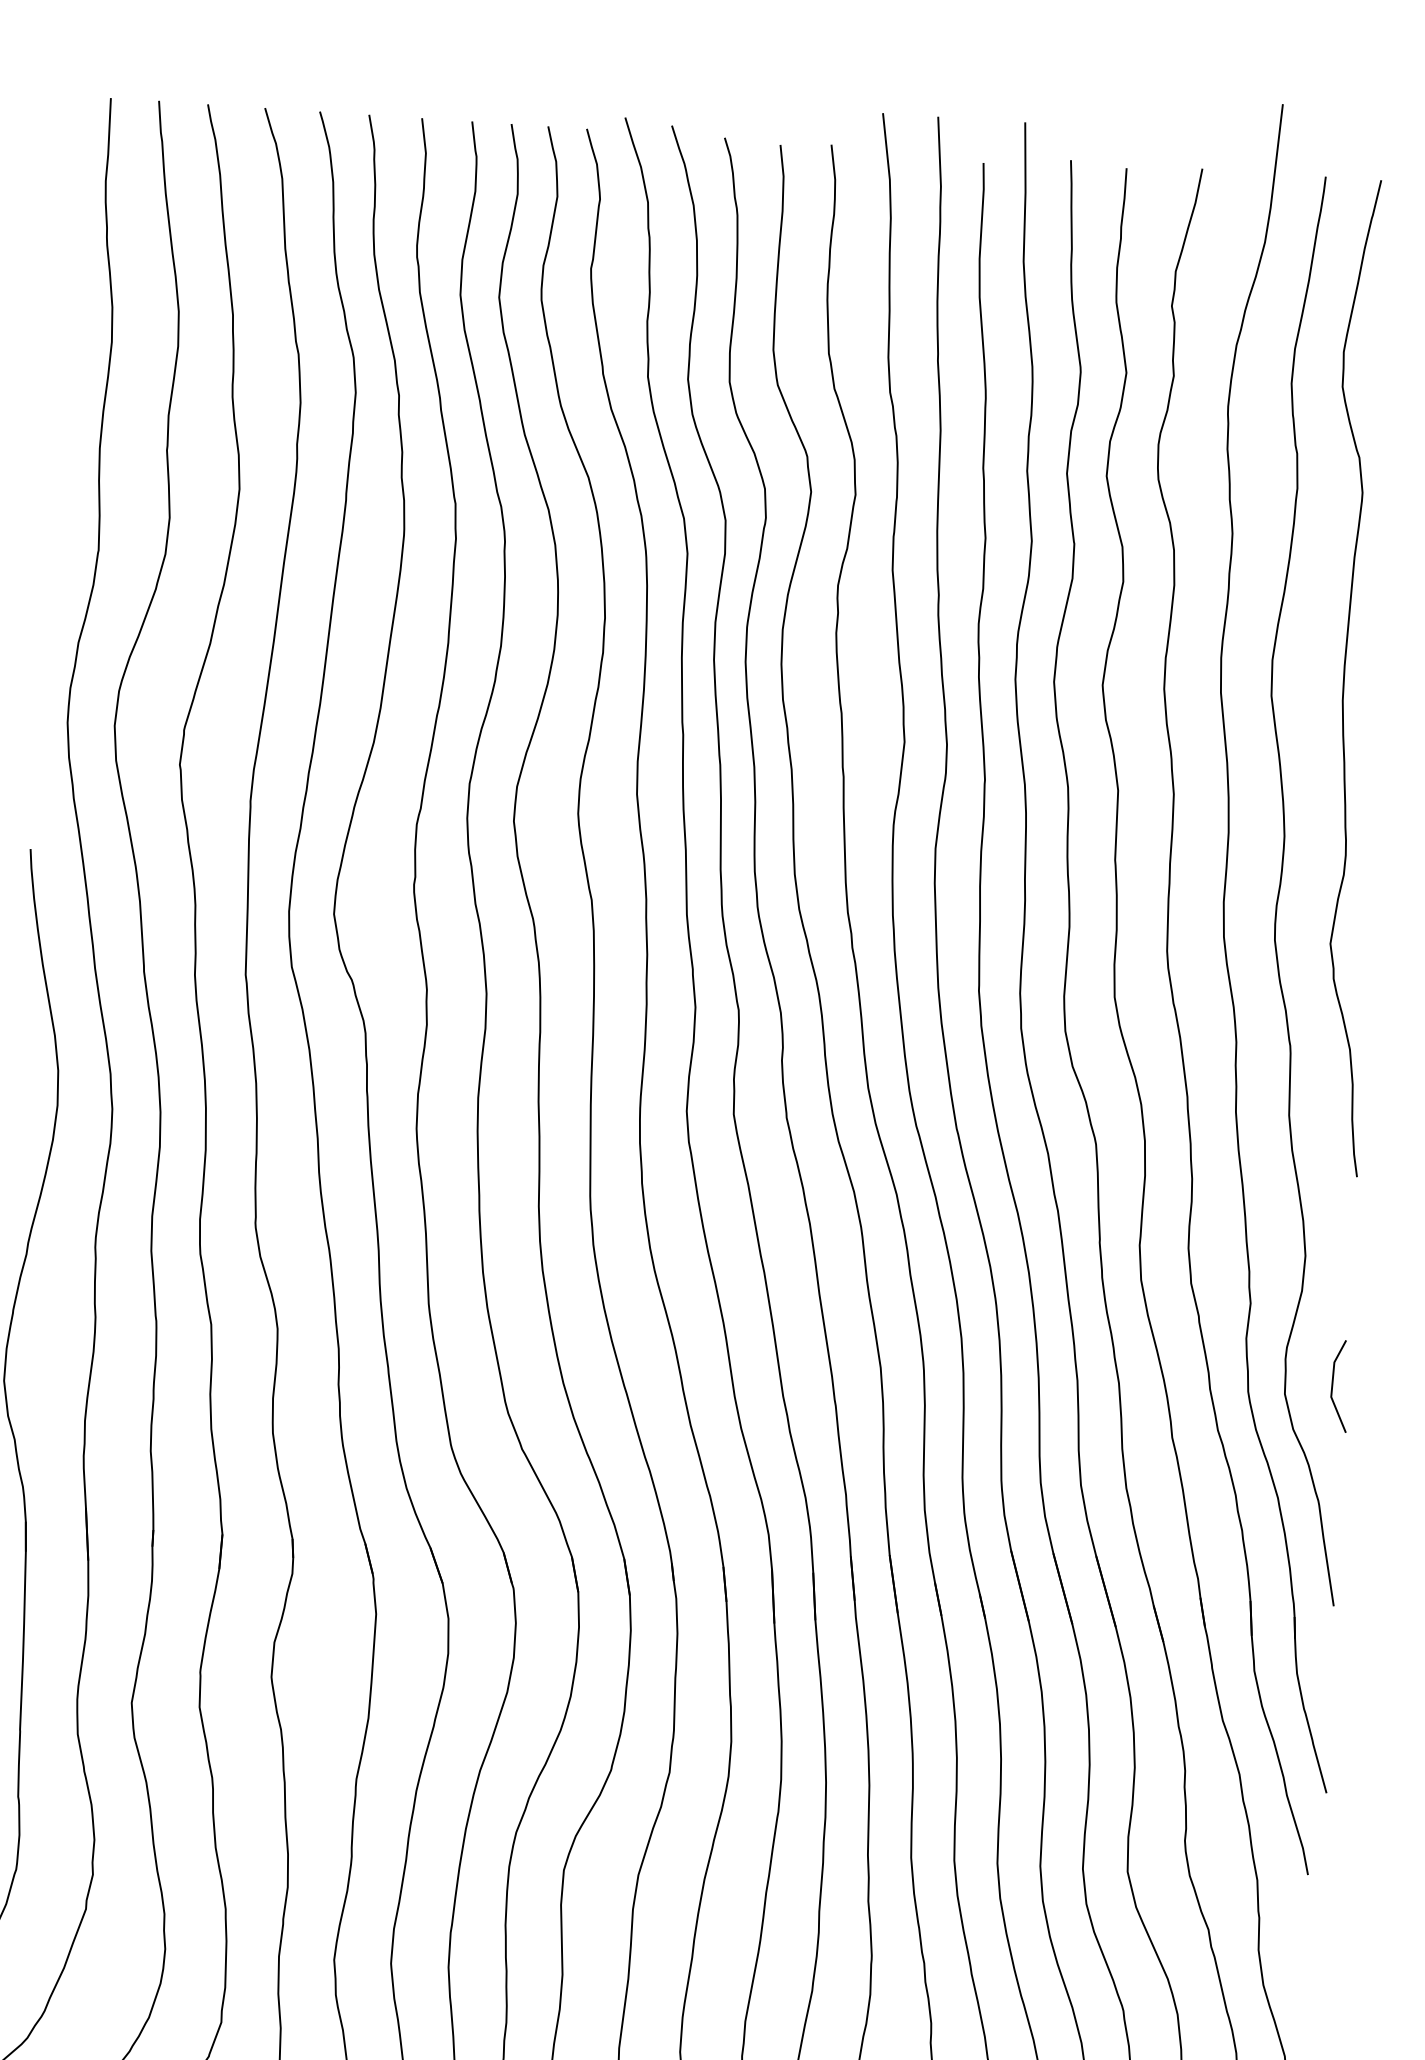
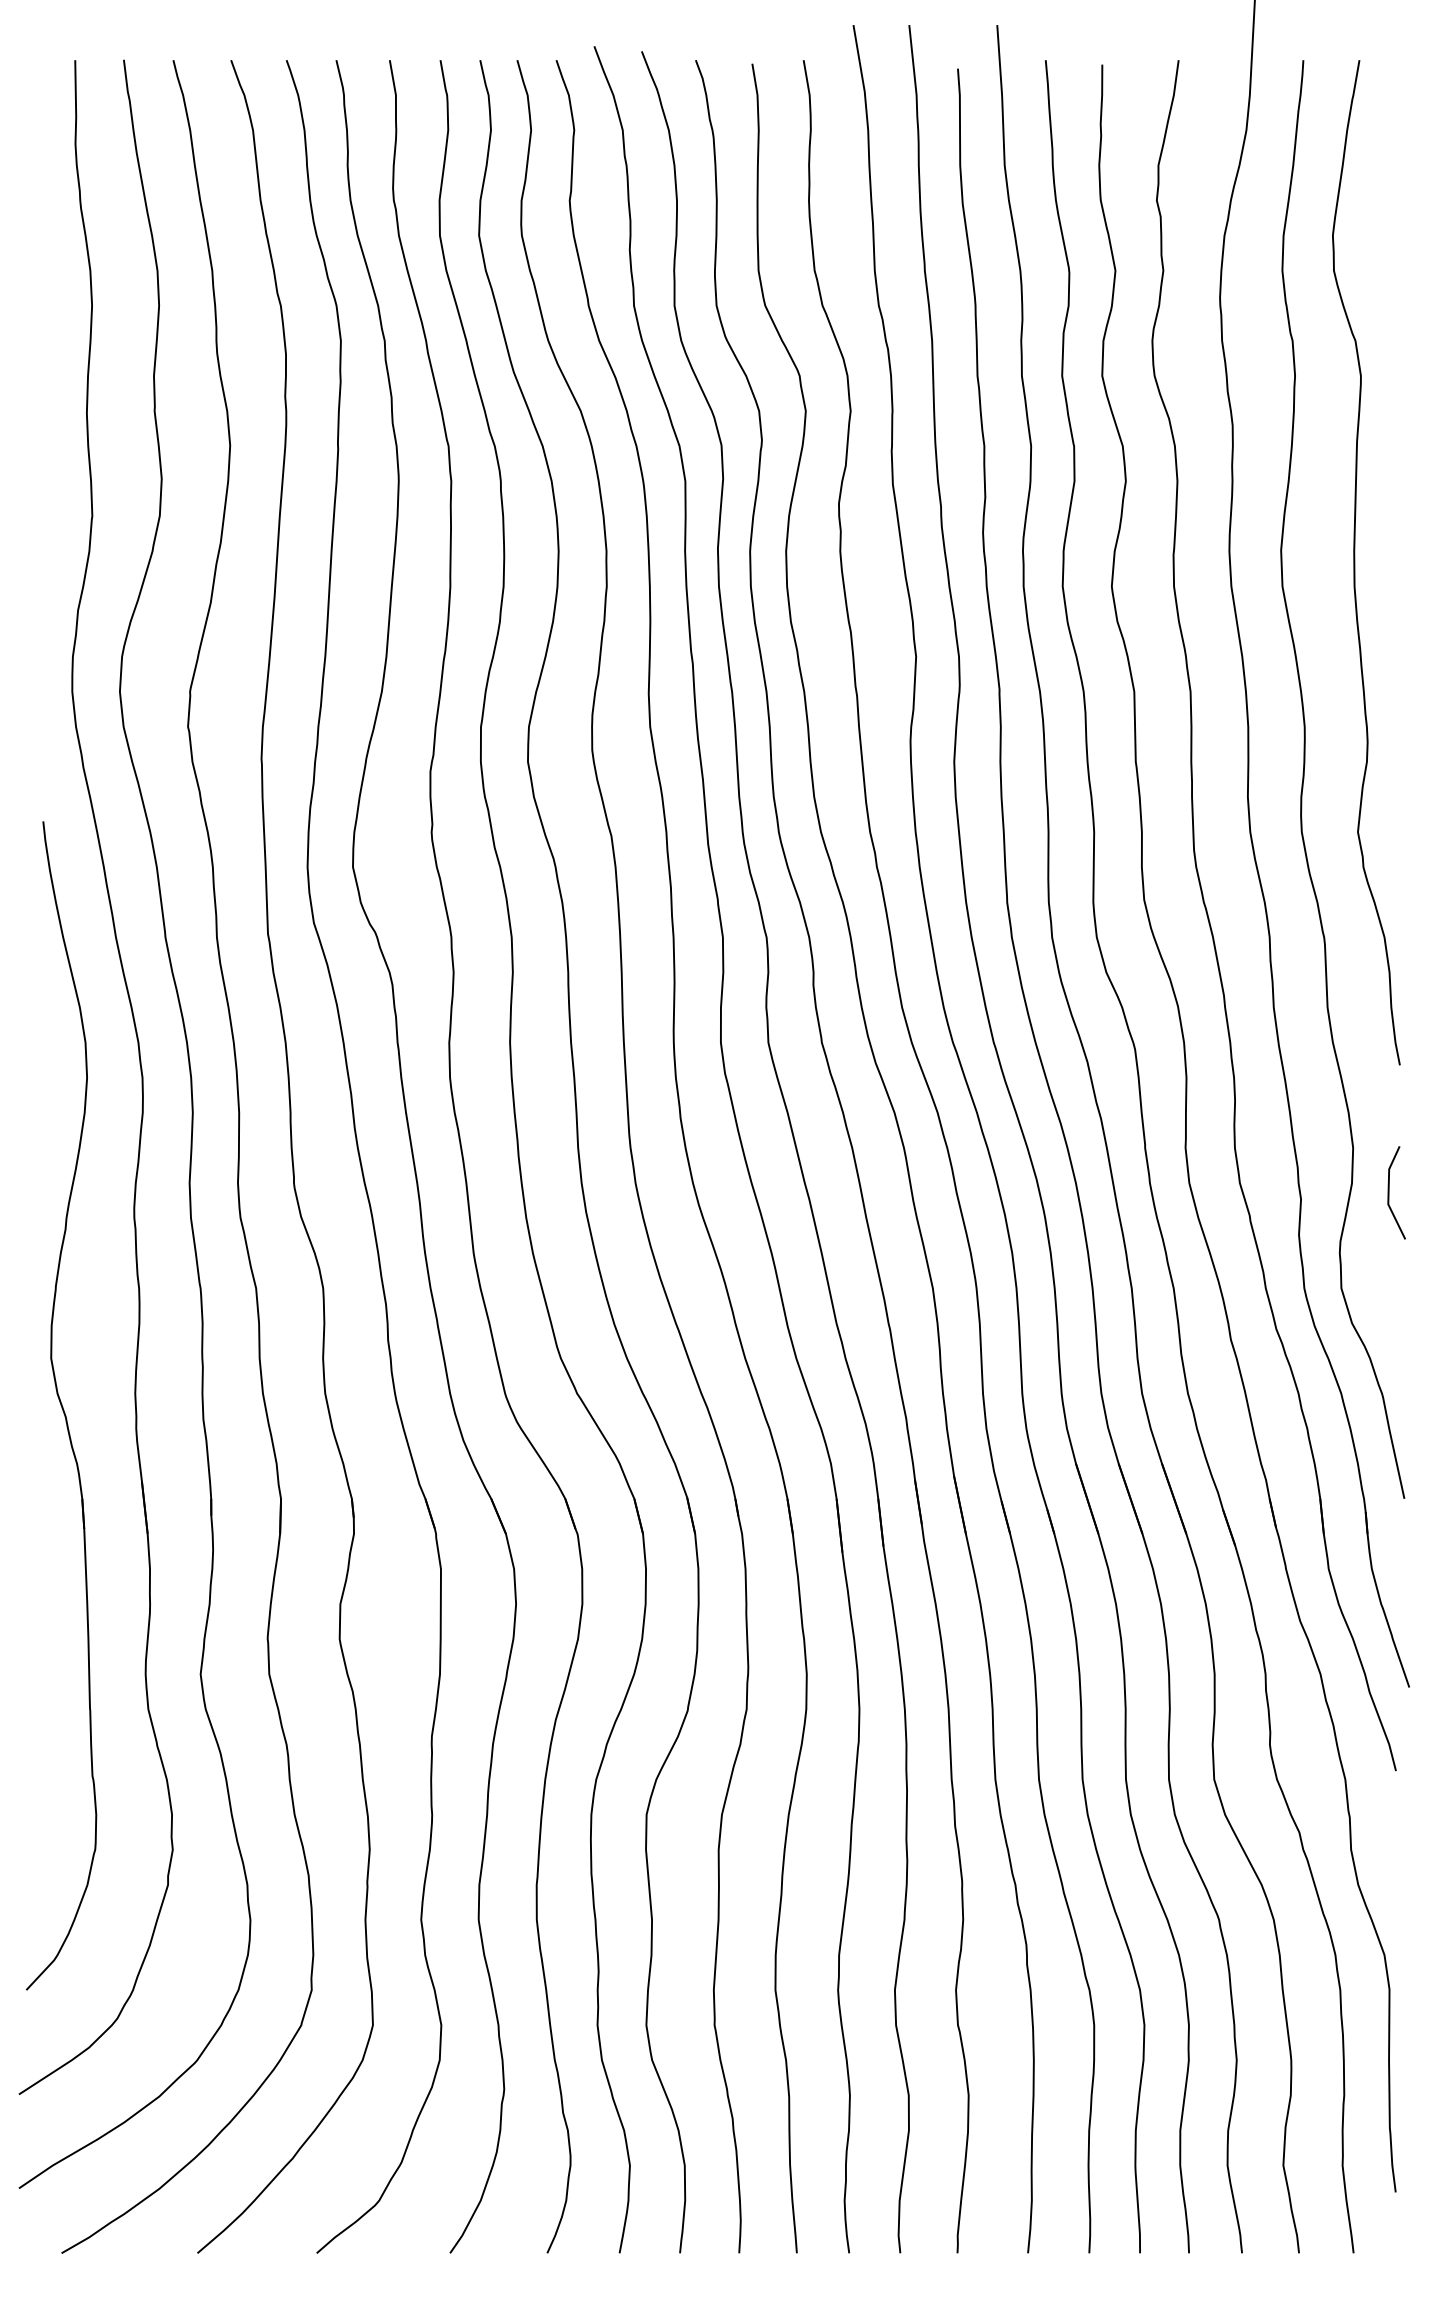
line: (1333, 1385) -> (1389, 1192), moved

